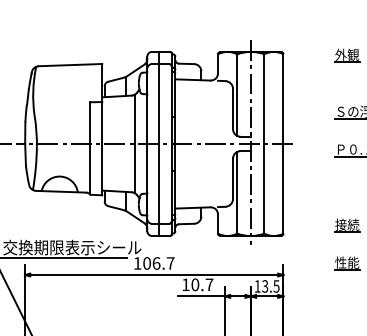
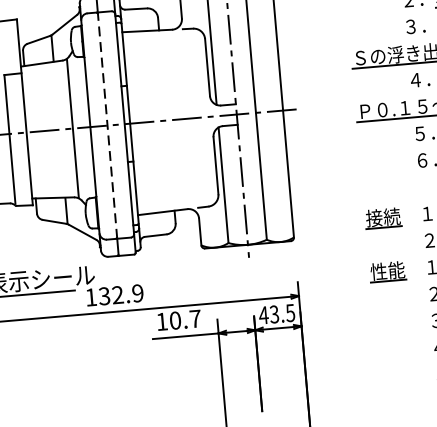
line: (159, 143) -> (107, 124), solid -> dashed
text: (158, 263) -> (120, 294), 106.7 -> 132.9
text: (257, 286) -> (263, 315), 13.5 -> 43.5

